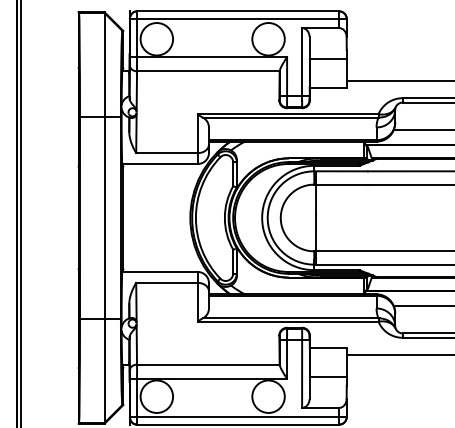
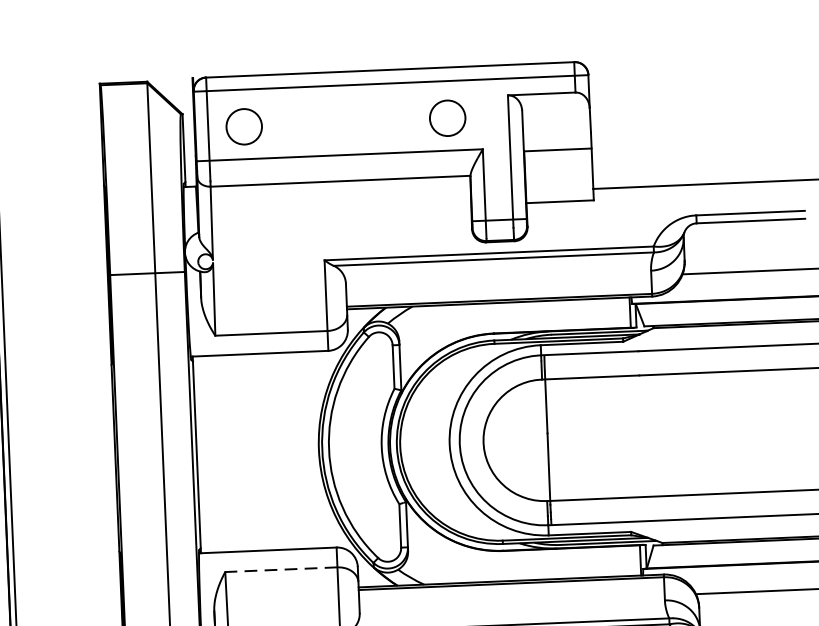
circle: (156, 39) -> (243, 127), size x0.6
circle: (268, 39) -> (447, 118), size x0.6
line: (167, 282) -> (282, 568), solid -> dashed

